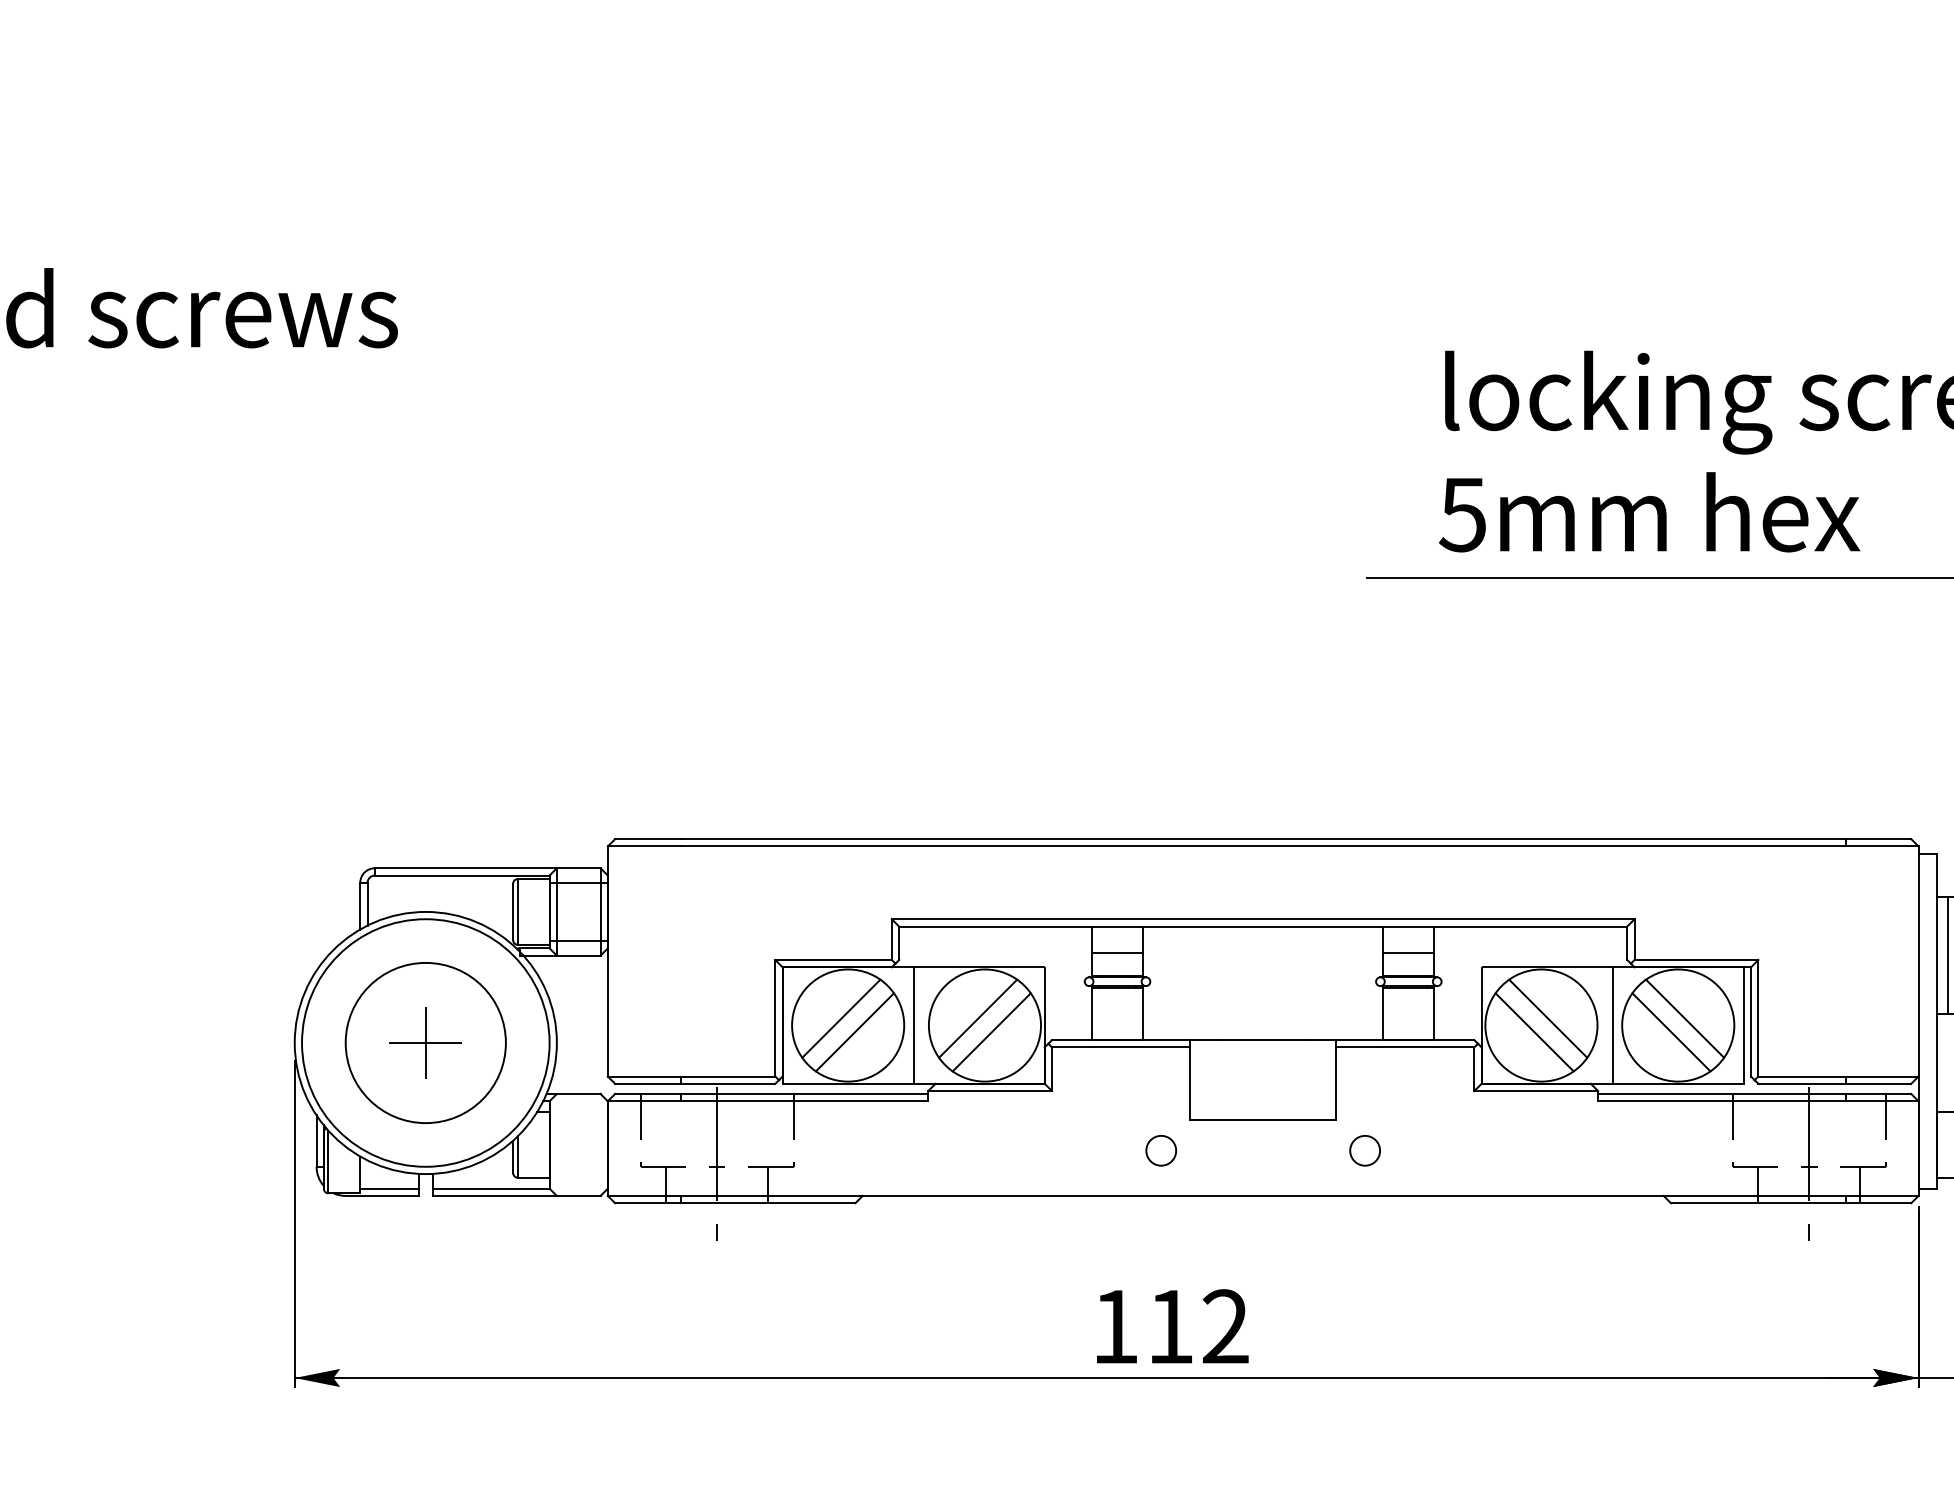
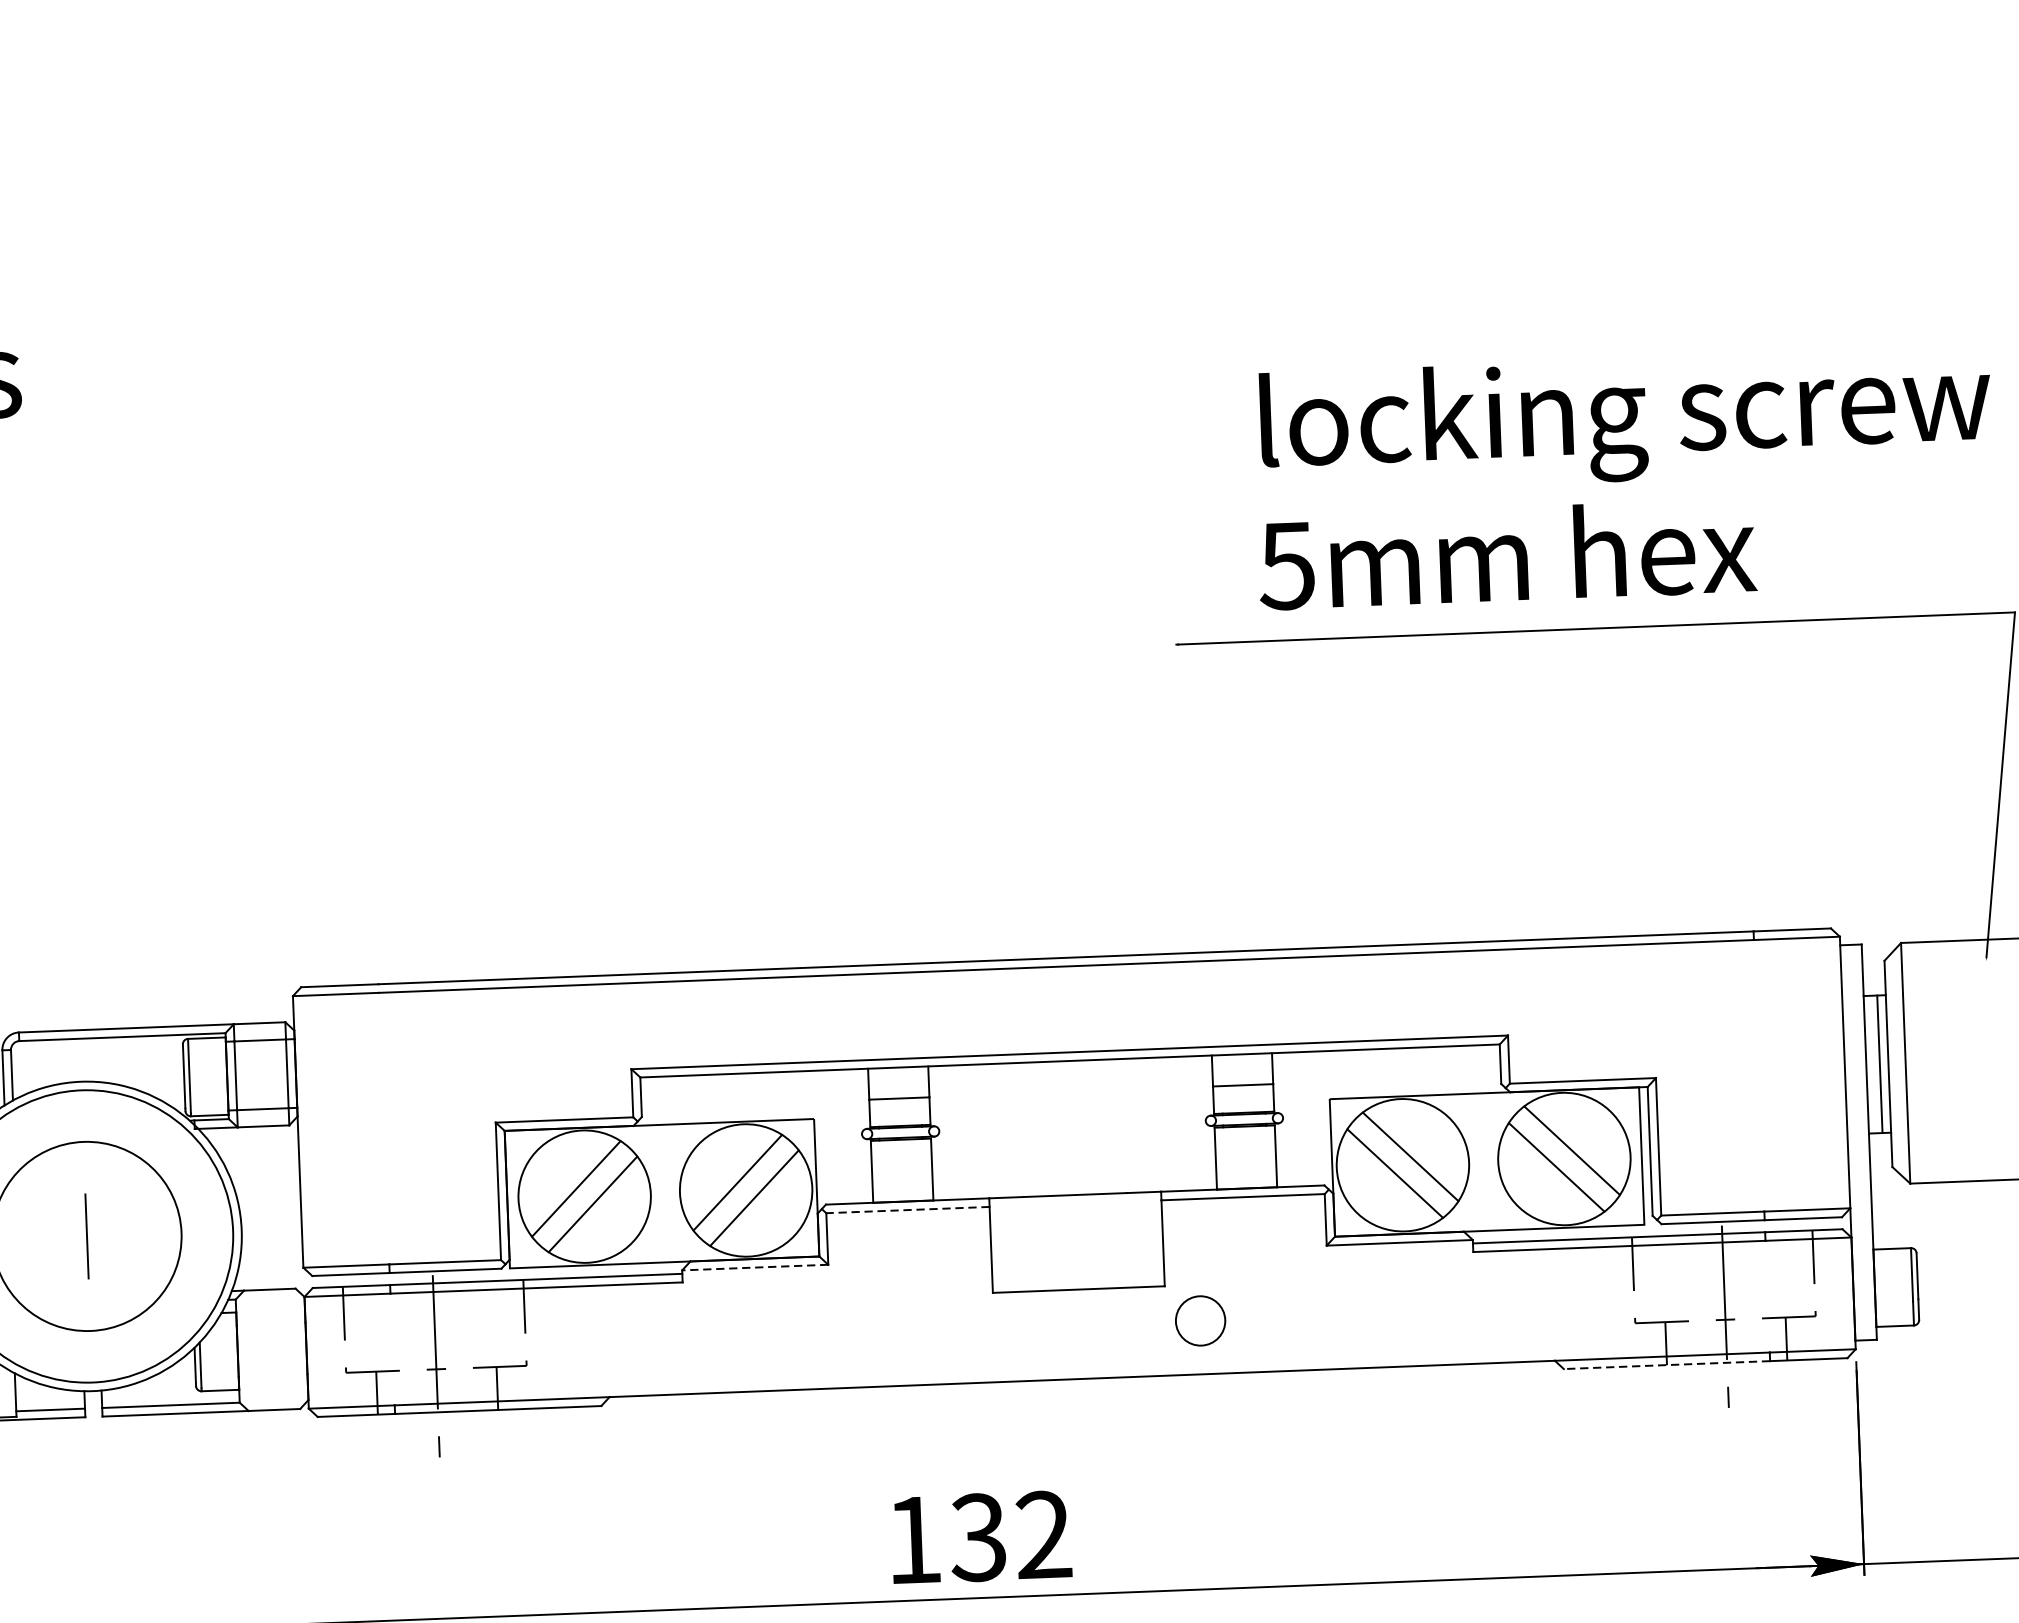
line: (913, 1025) -> (661, 1193), removed
line: (1612, 1025) -> (1486, 1161), removed
line: (425, 1043) -> (86, 1237), removed
line: (1120, 1047) -> (907, 1210), solid -> dashed
line: (990, 1091) -> (755, 1268), solid -> dashed
circle: (1161, 1150) -> (960, 1329), removed
circle: (1364, 1150) -> (1199, 1320), size x1.4
line: (1757, 1203) -> (1665, 1365), solid -> dashed
text: (1169, 1326) -> (977, 1537), 112 -> 132

